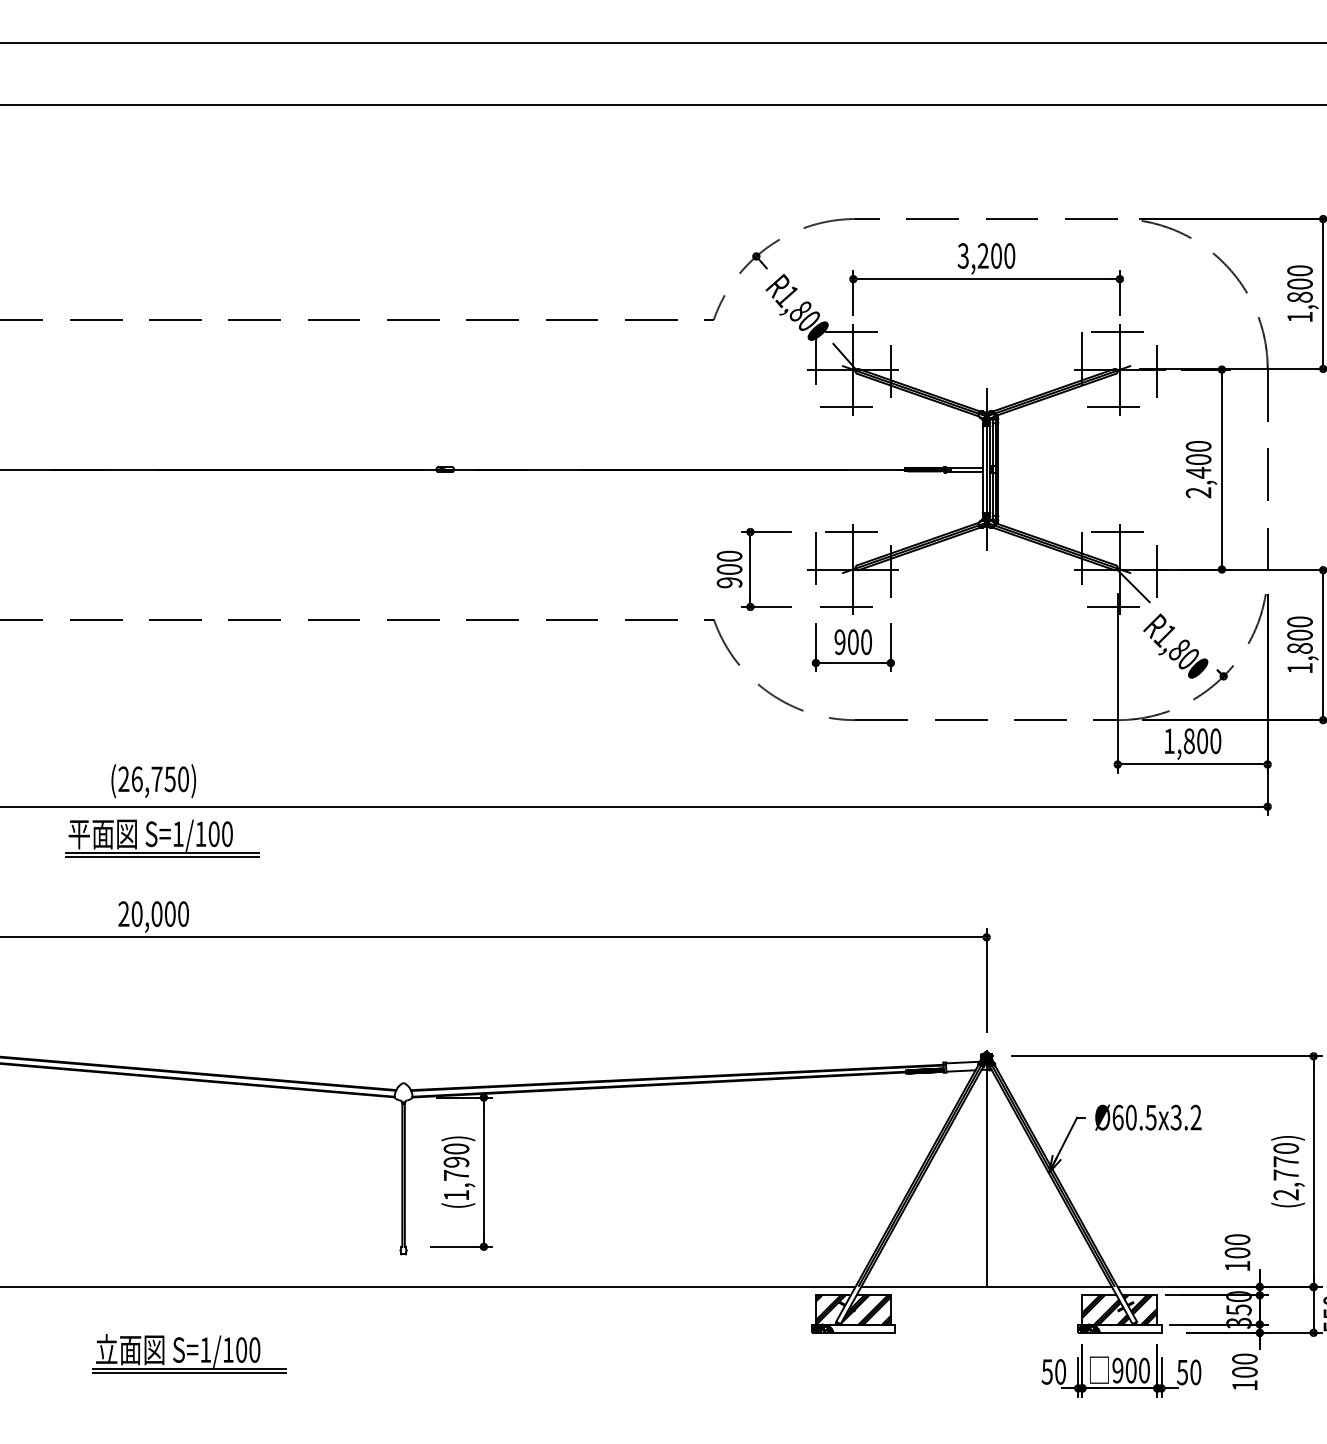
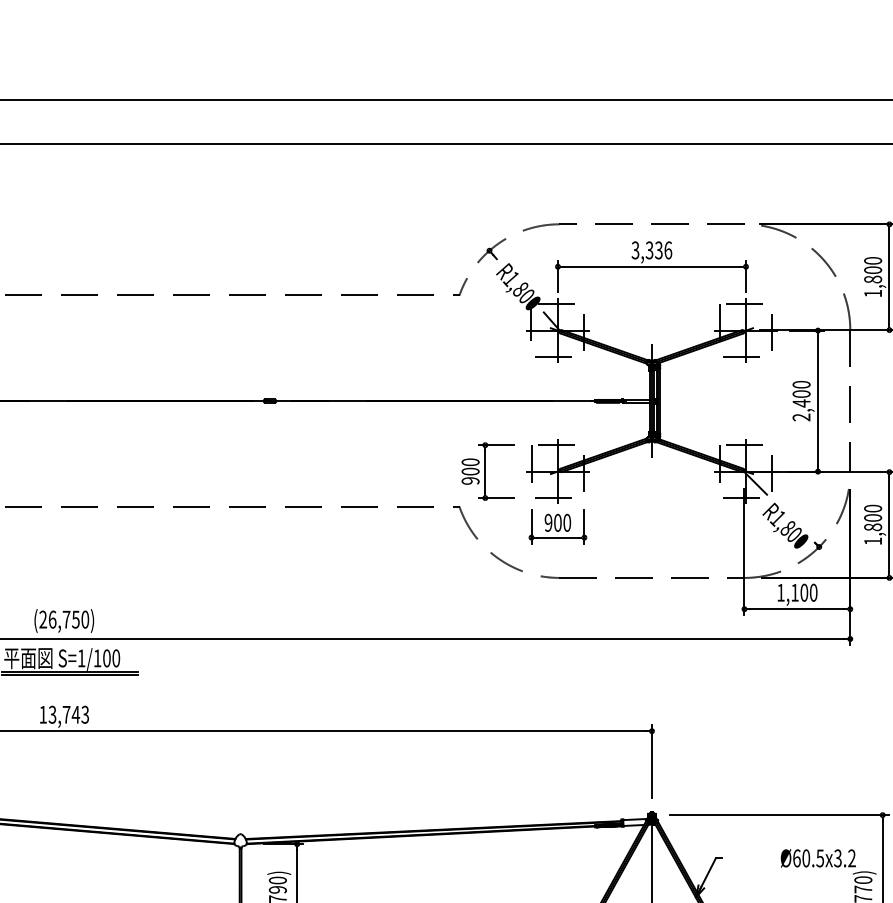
text: (996, 255) -> (658, 250), 3,200 -> 3,336
text: (1188, 741) -> (794, 592), 1,800 -> 1,100
text: (153, 913) -> (64, 714), 20,000 -> 13,743
text: (1148, 1117) -> (818, 858), moved

